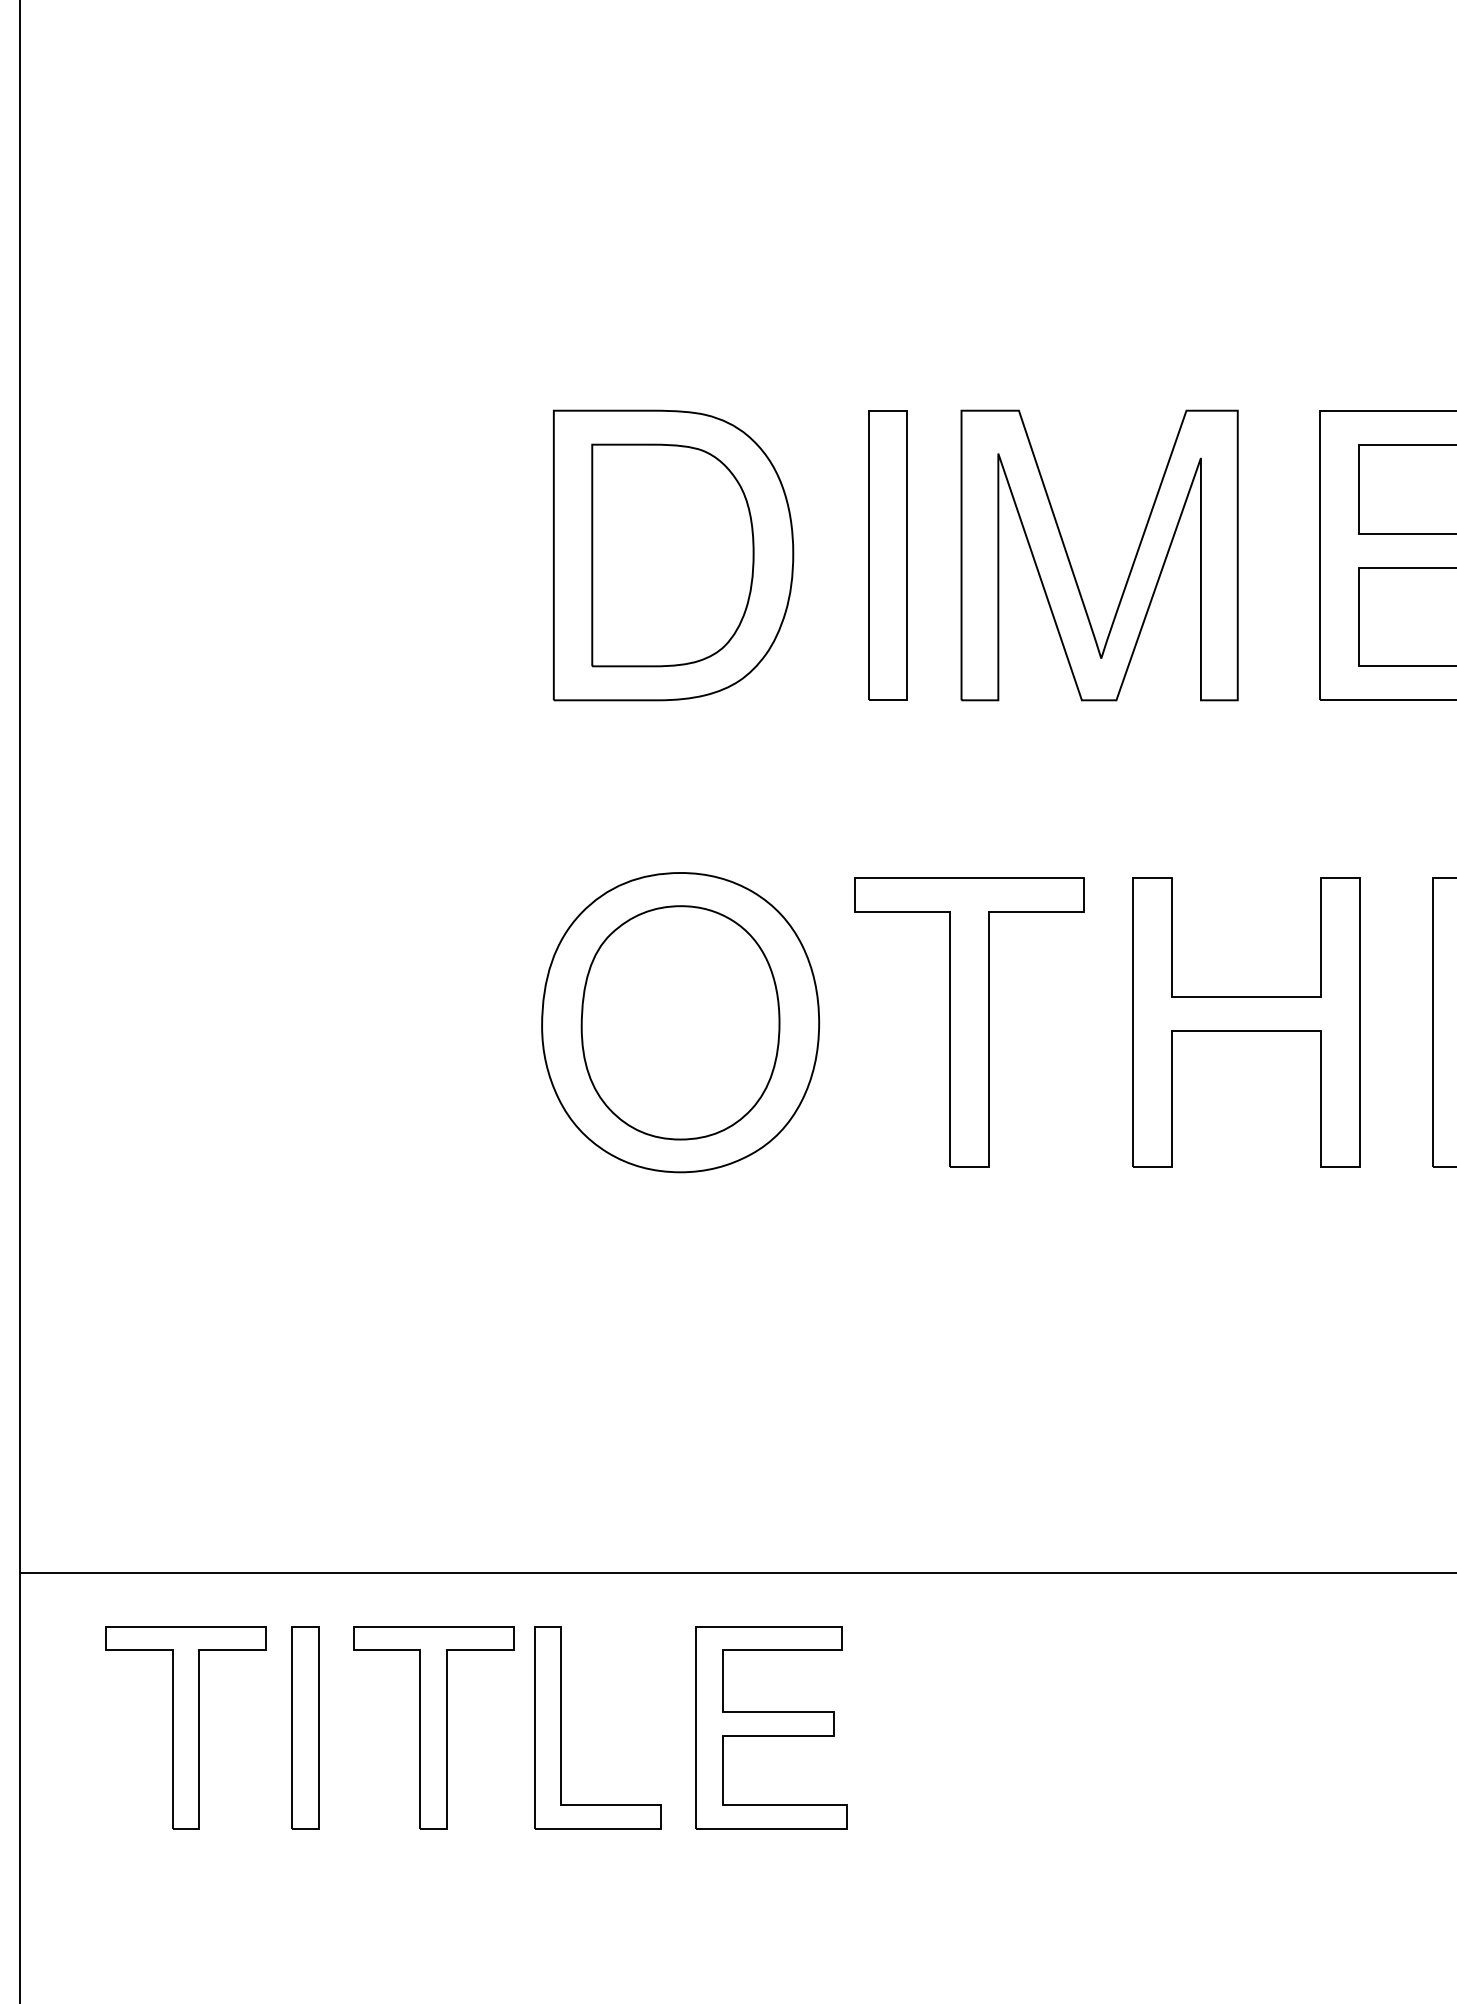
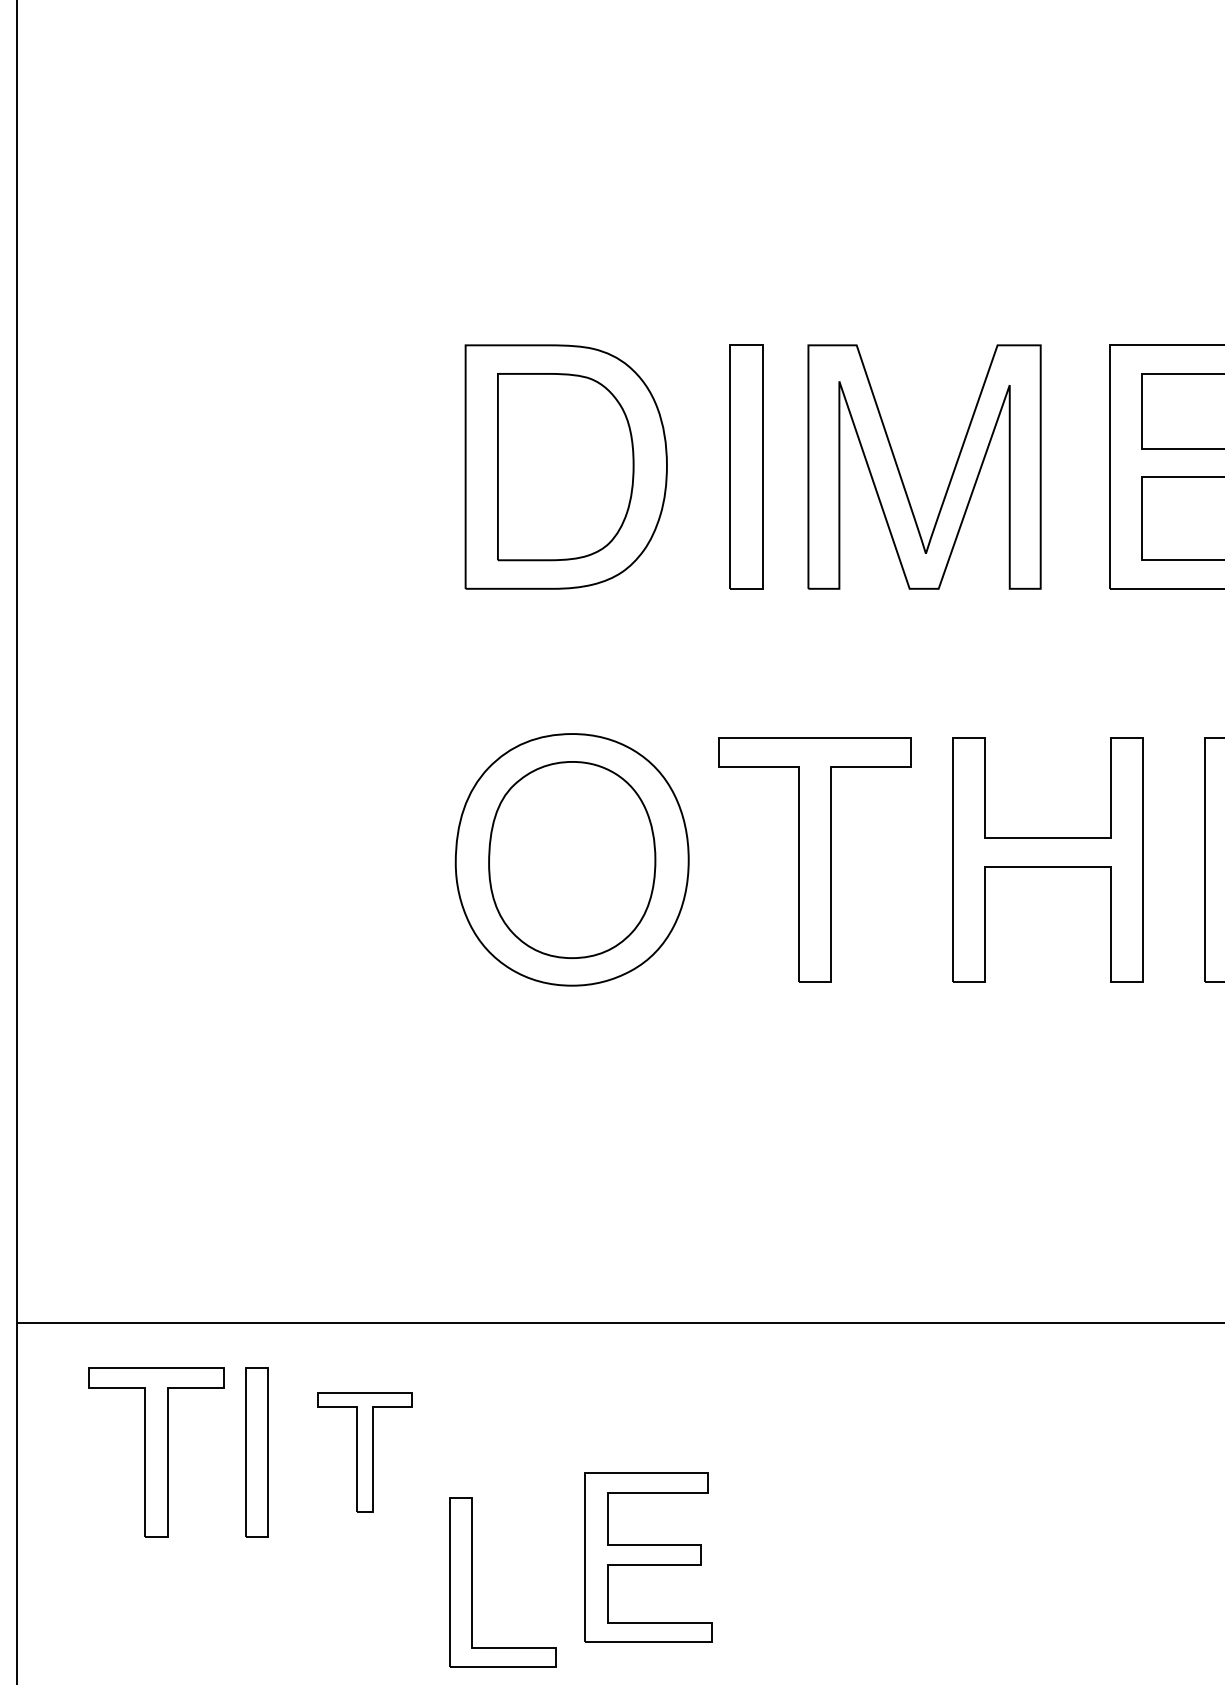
part: (433, 1727) -> (364, 1452), size x0.7
part: (561, 1727) -> (472, 1582), moved
part: (771, 1727) -> (648, 1557), moved

